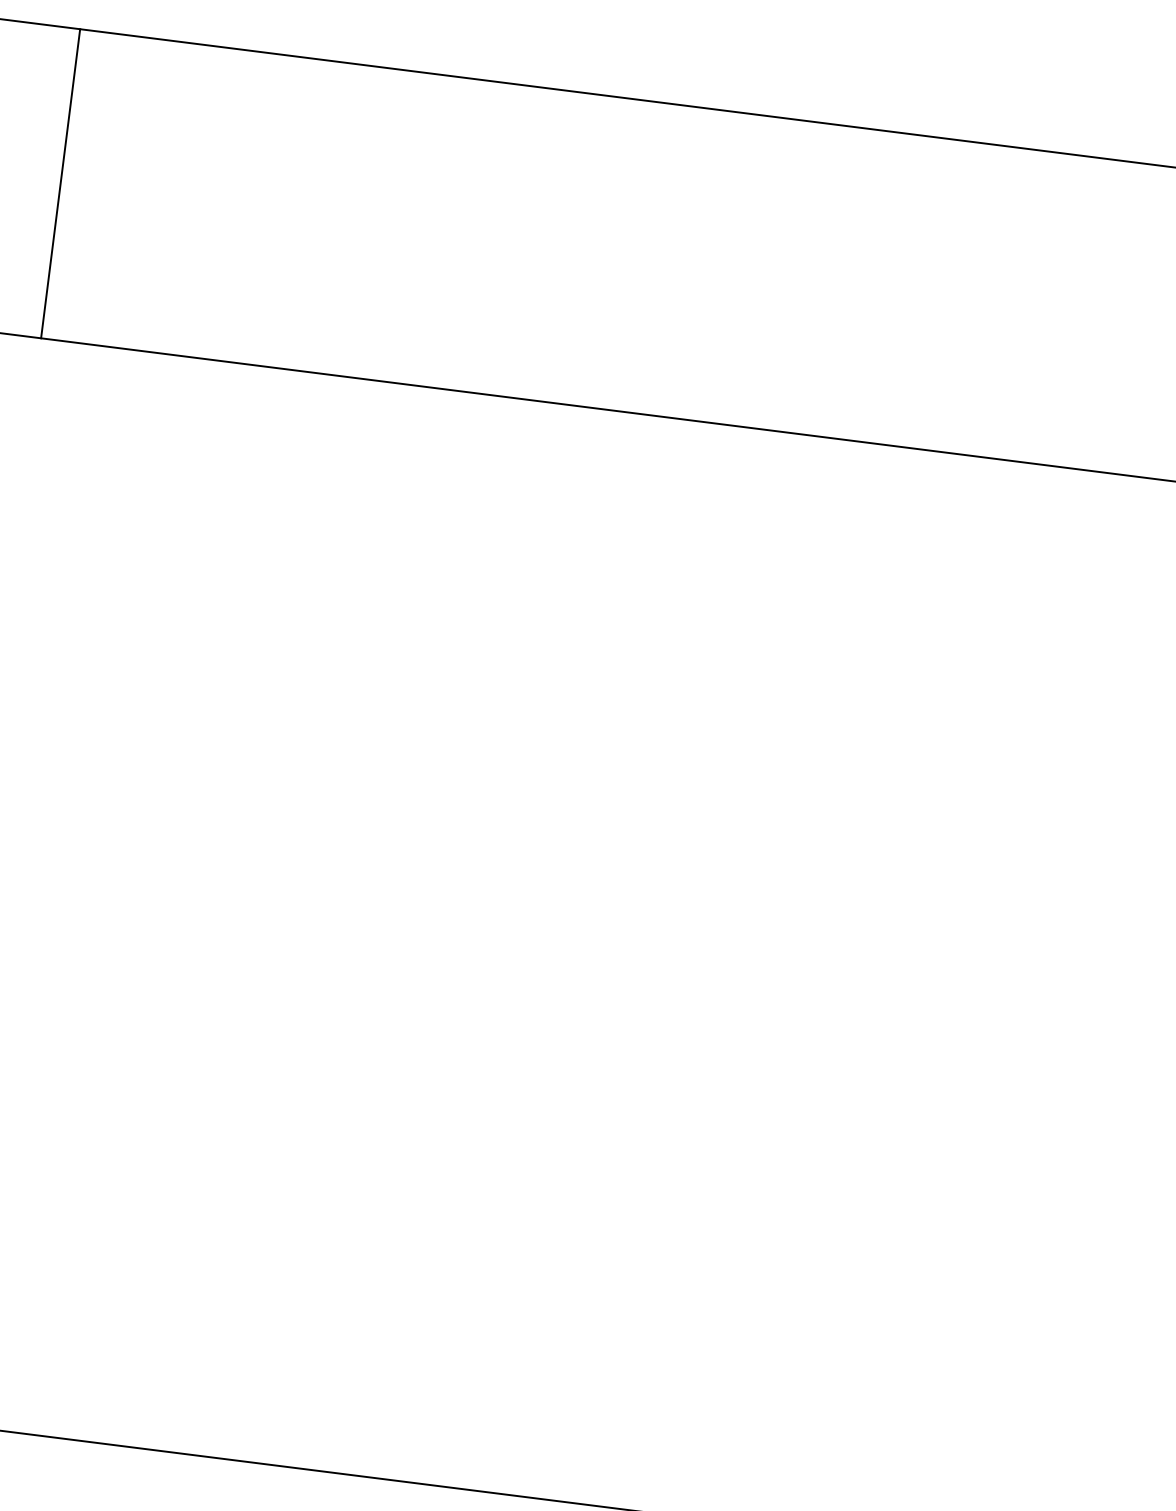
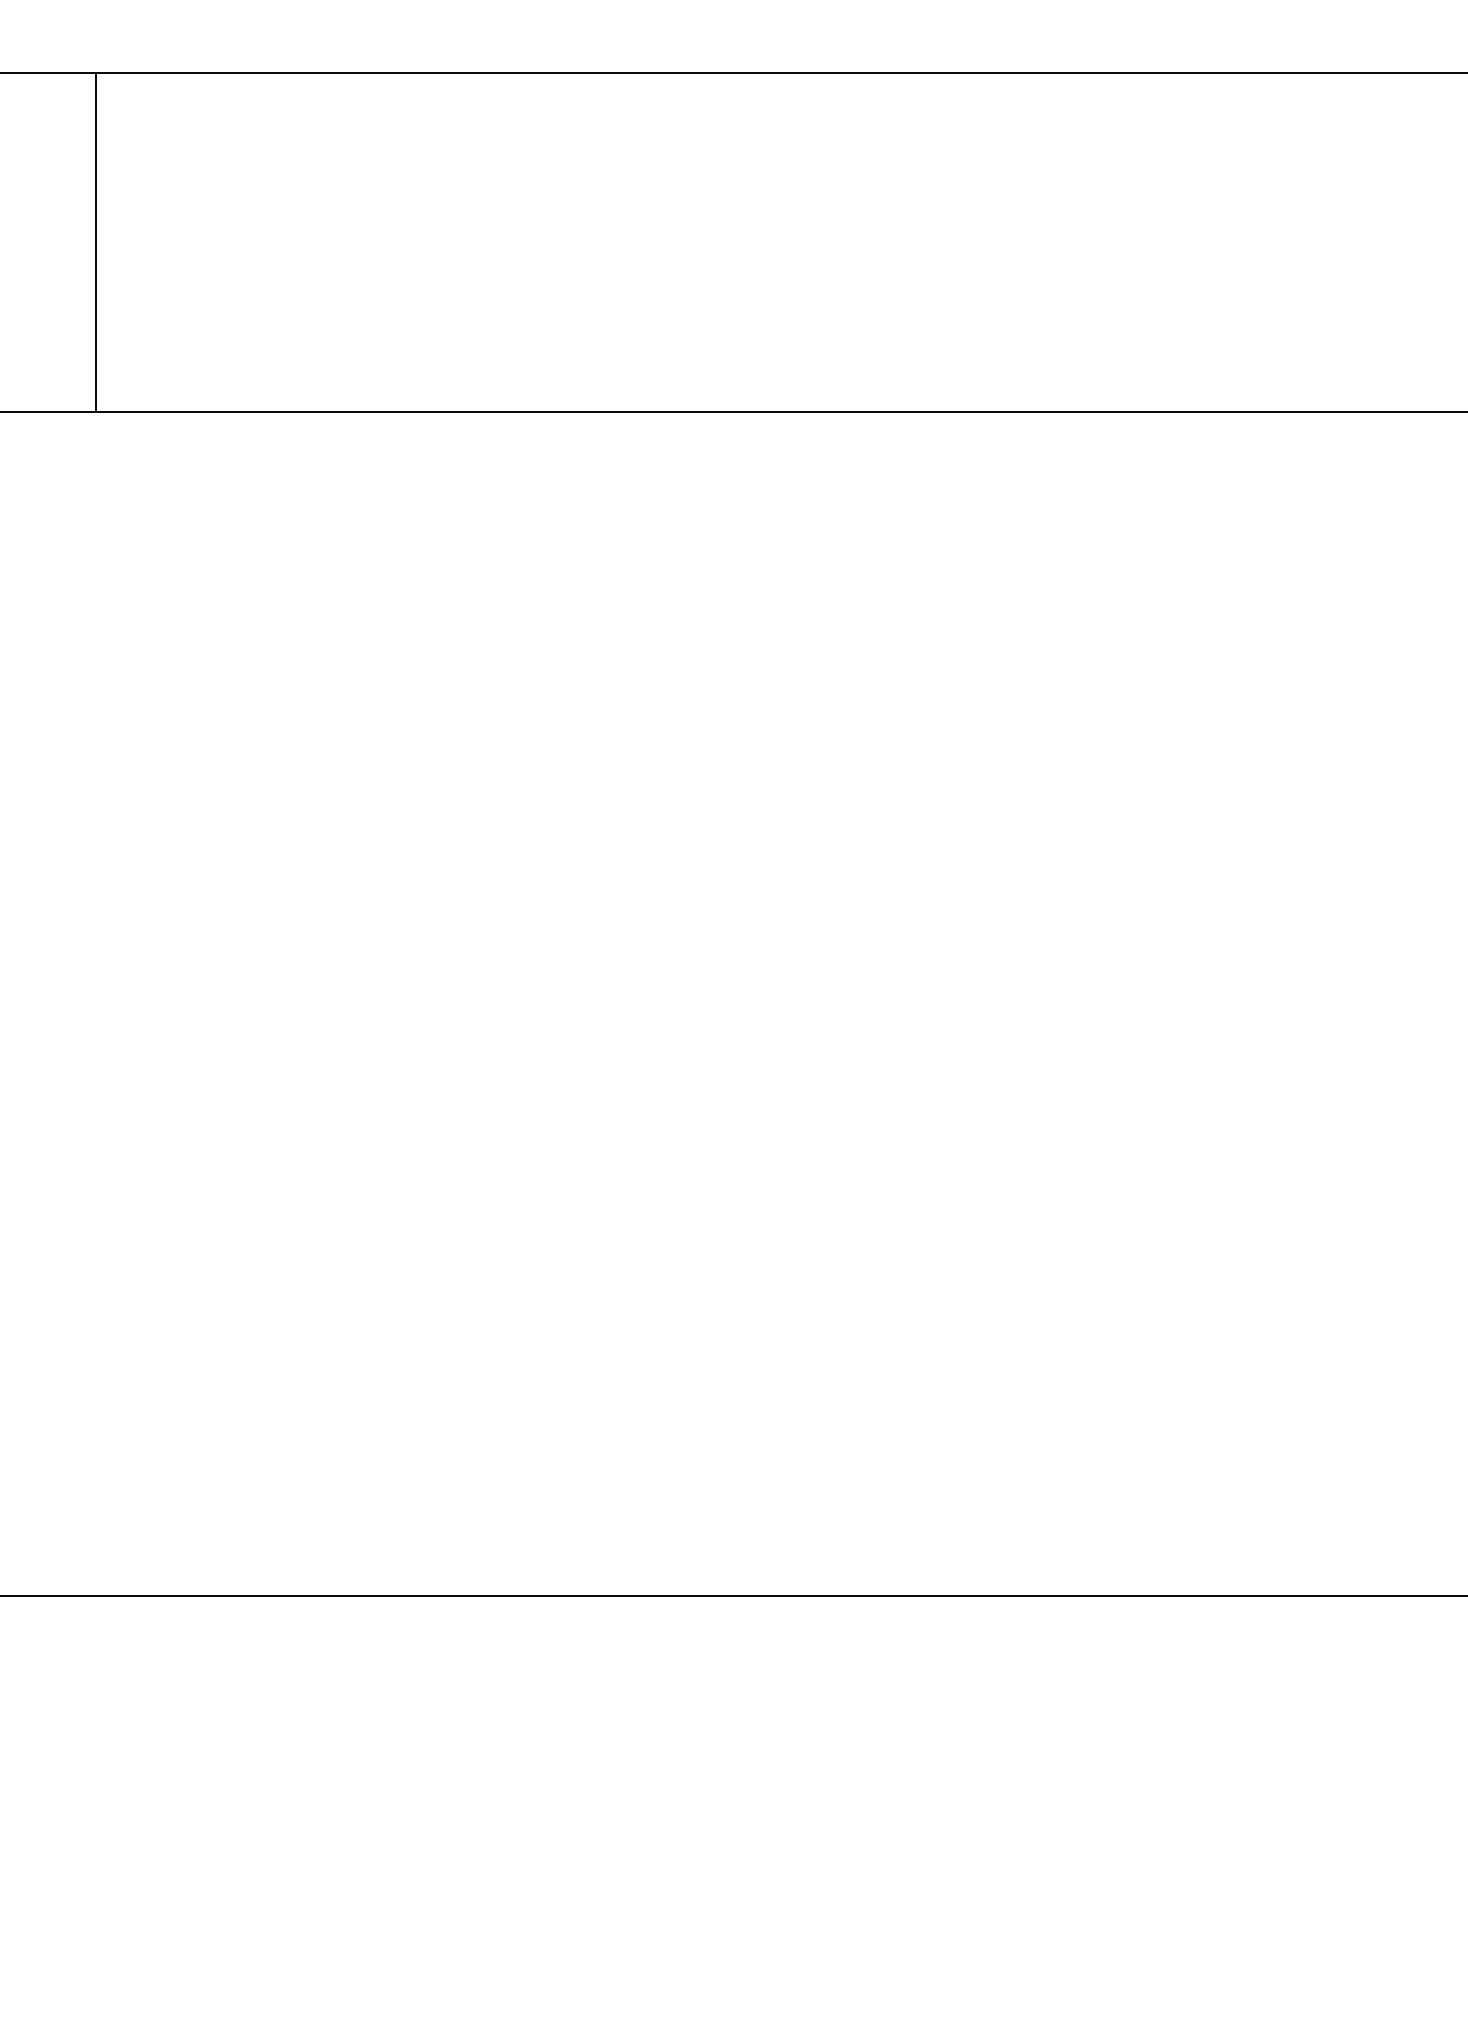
line: (60, 183) -> (95, 242), moved

